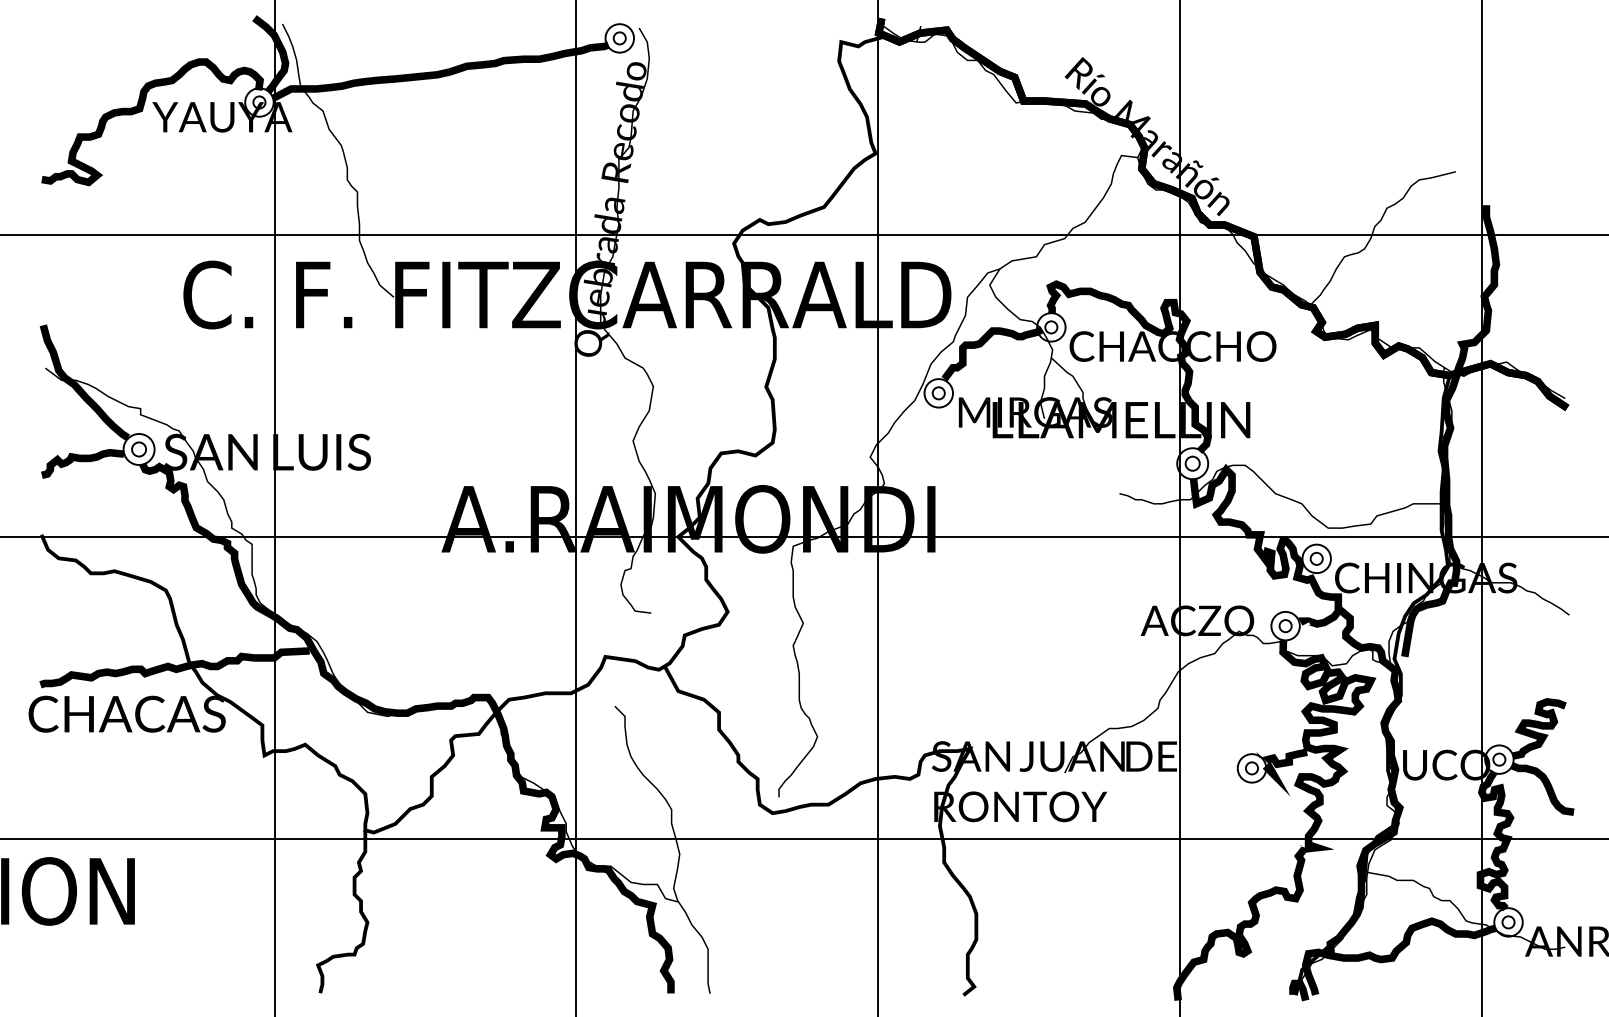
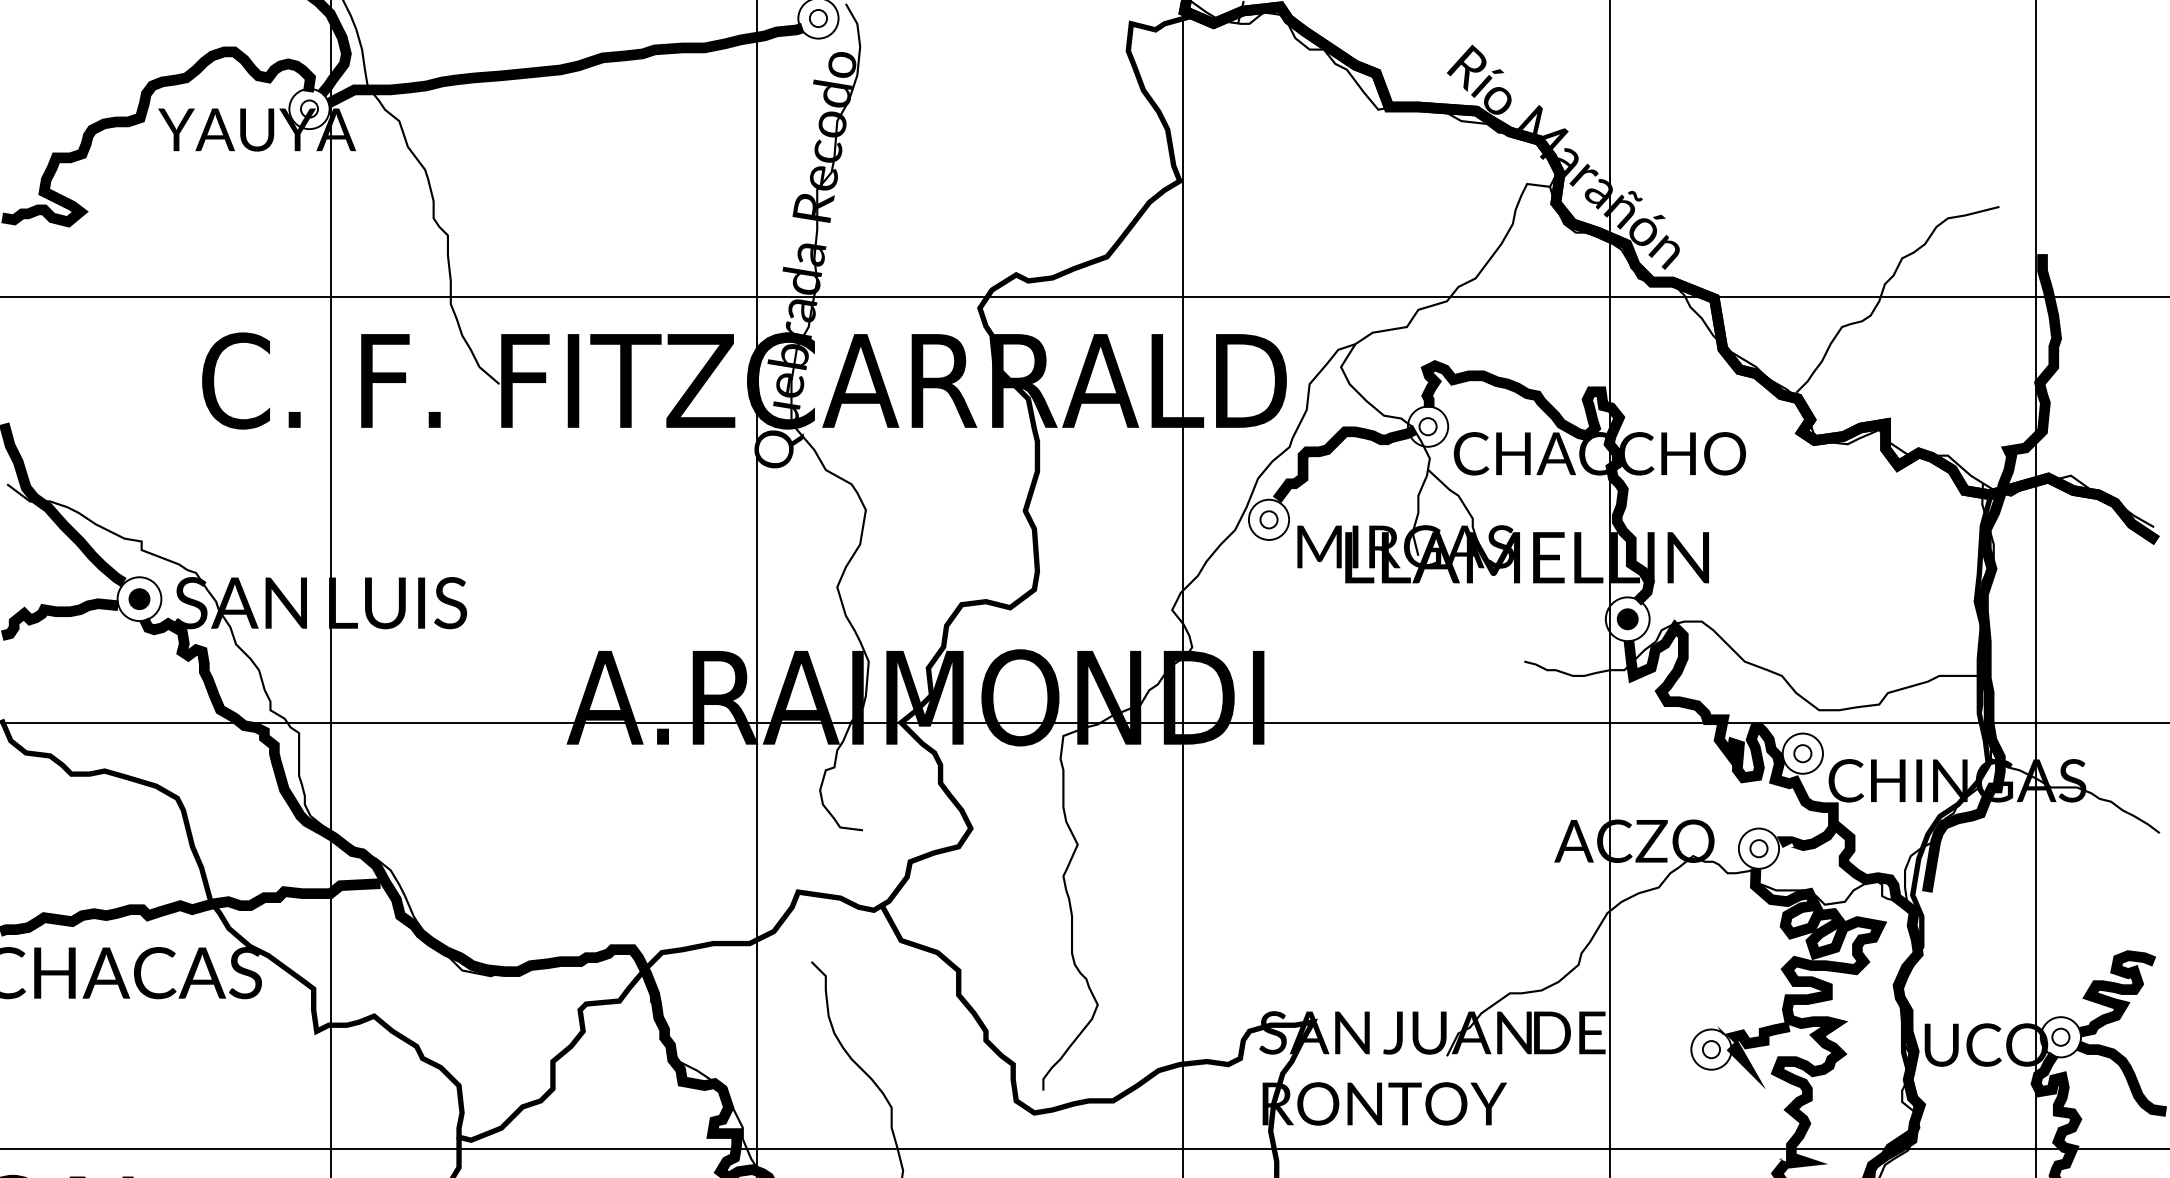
fill: (139, 449) -> (140, 599), added
fill: (1192, 463) -> (1627, 618), added

